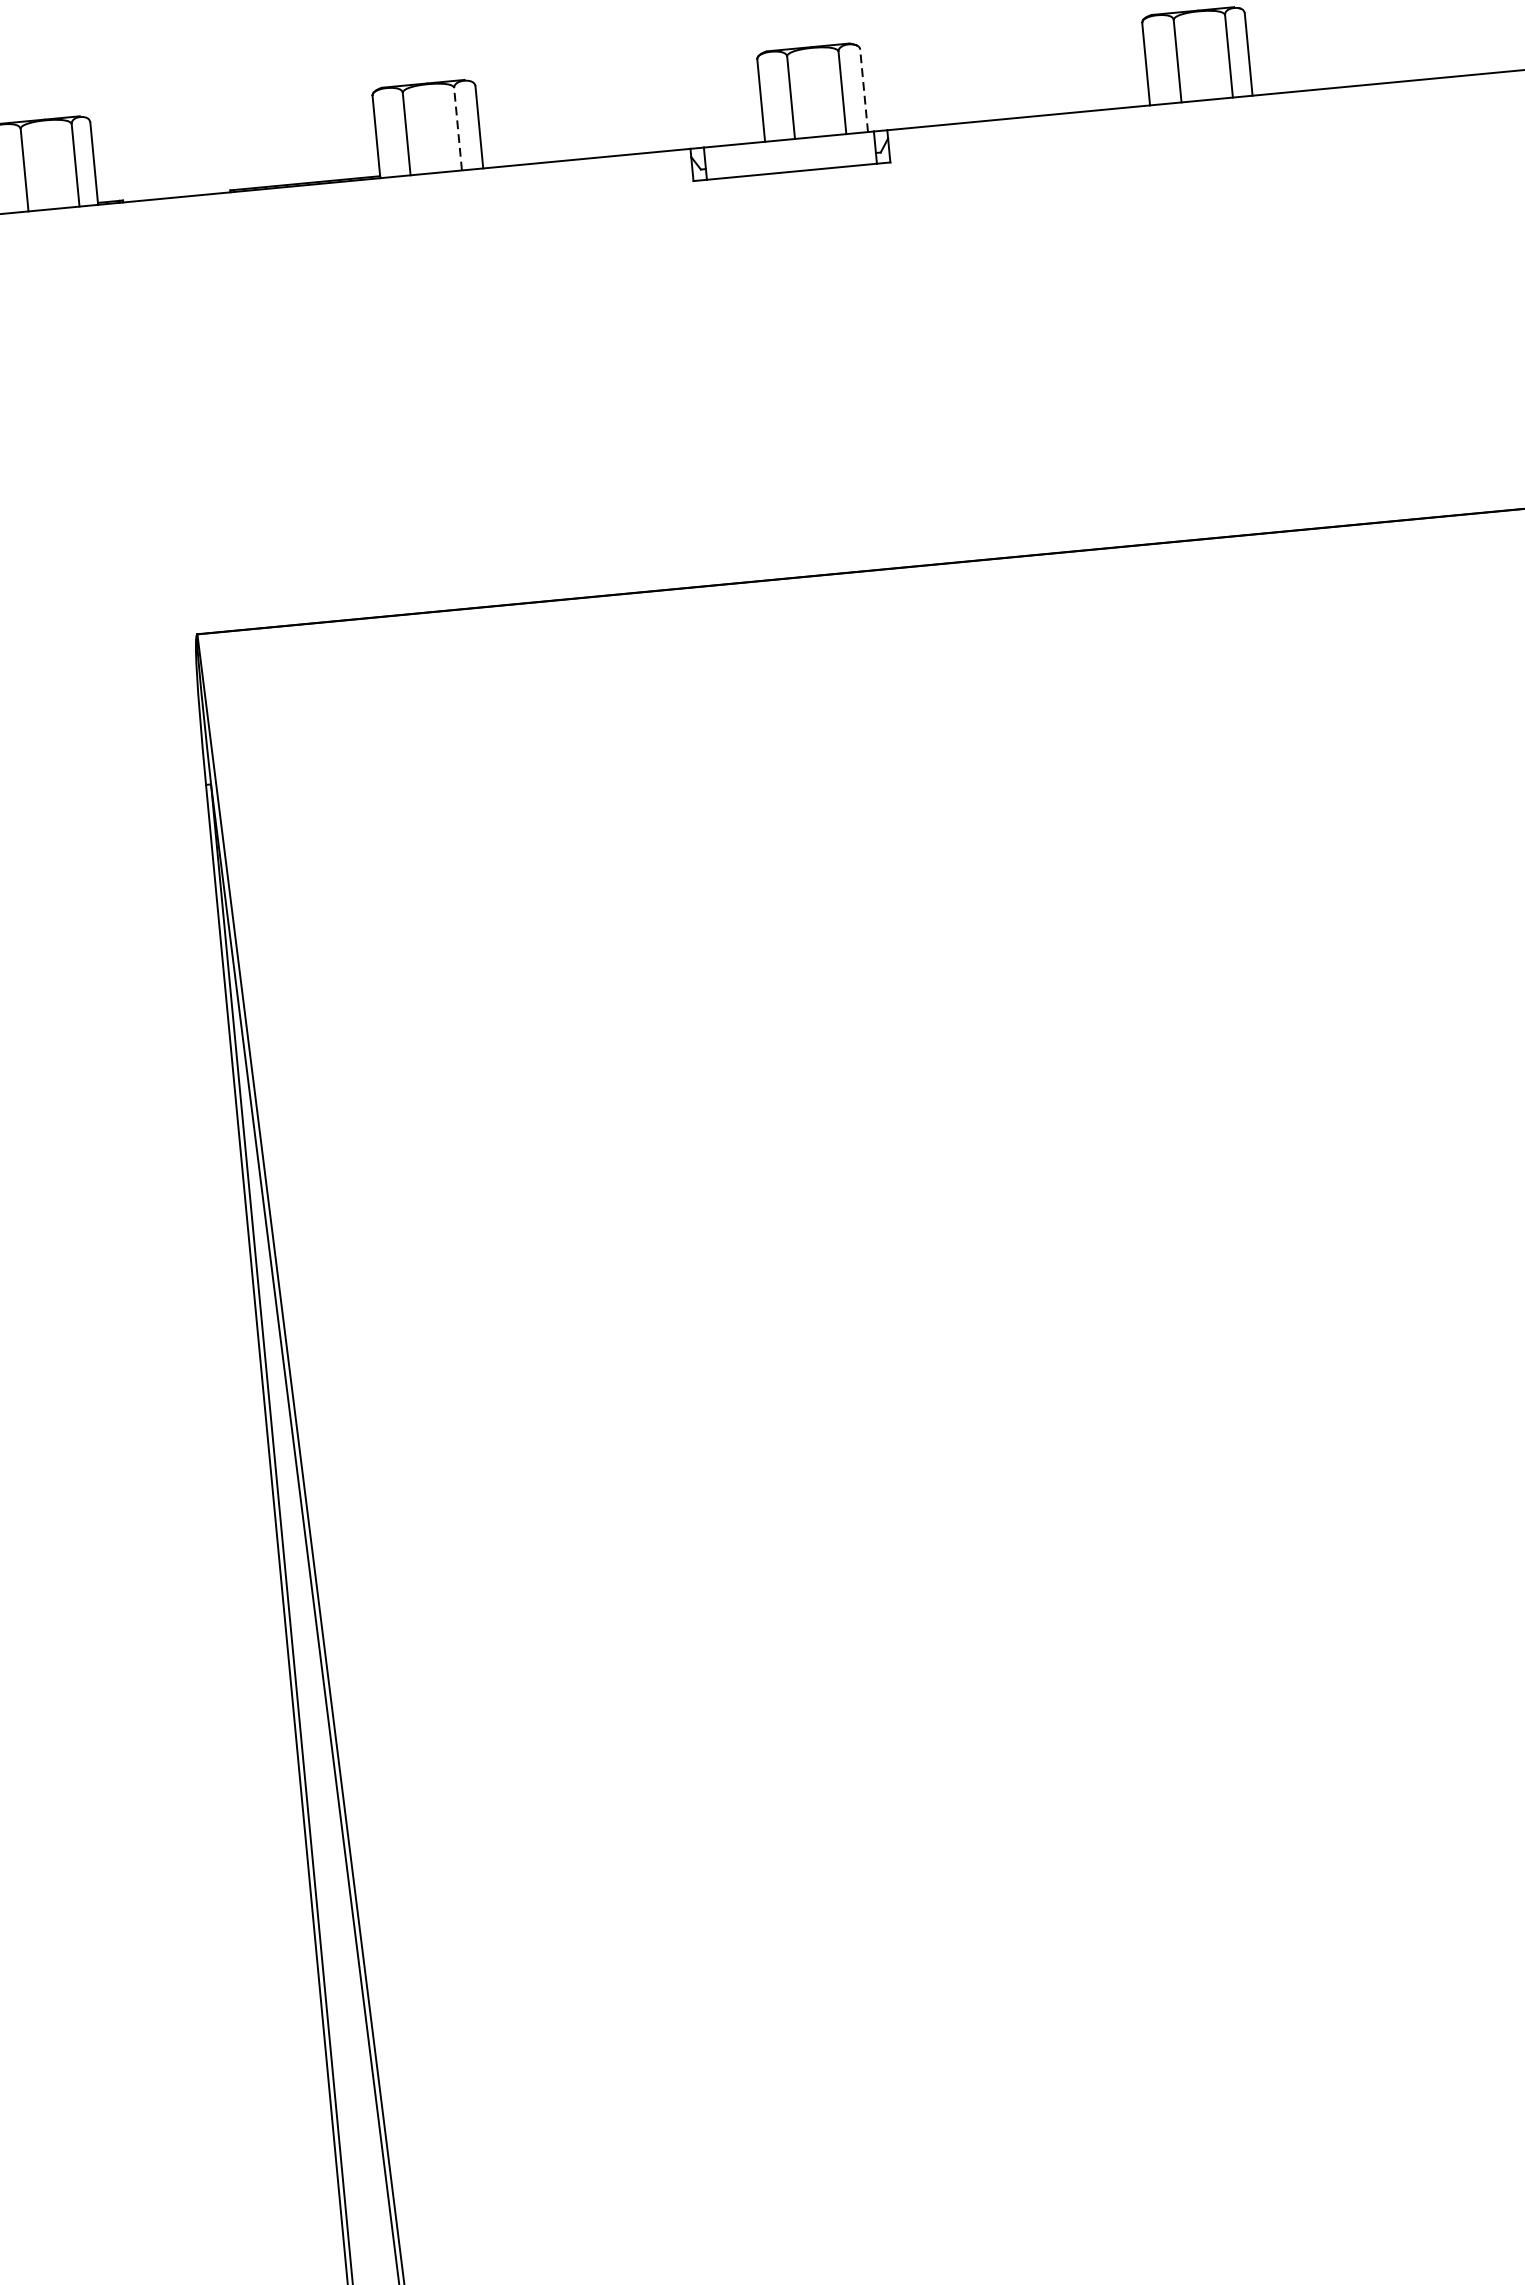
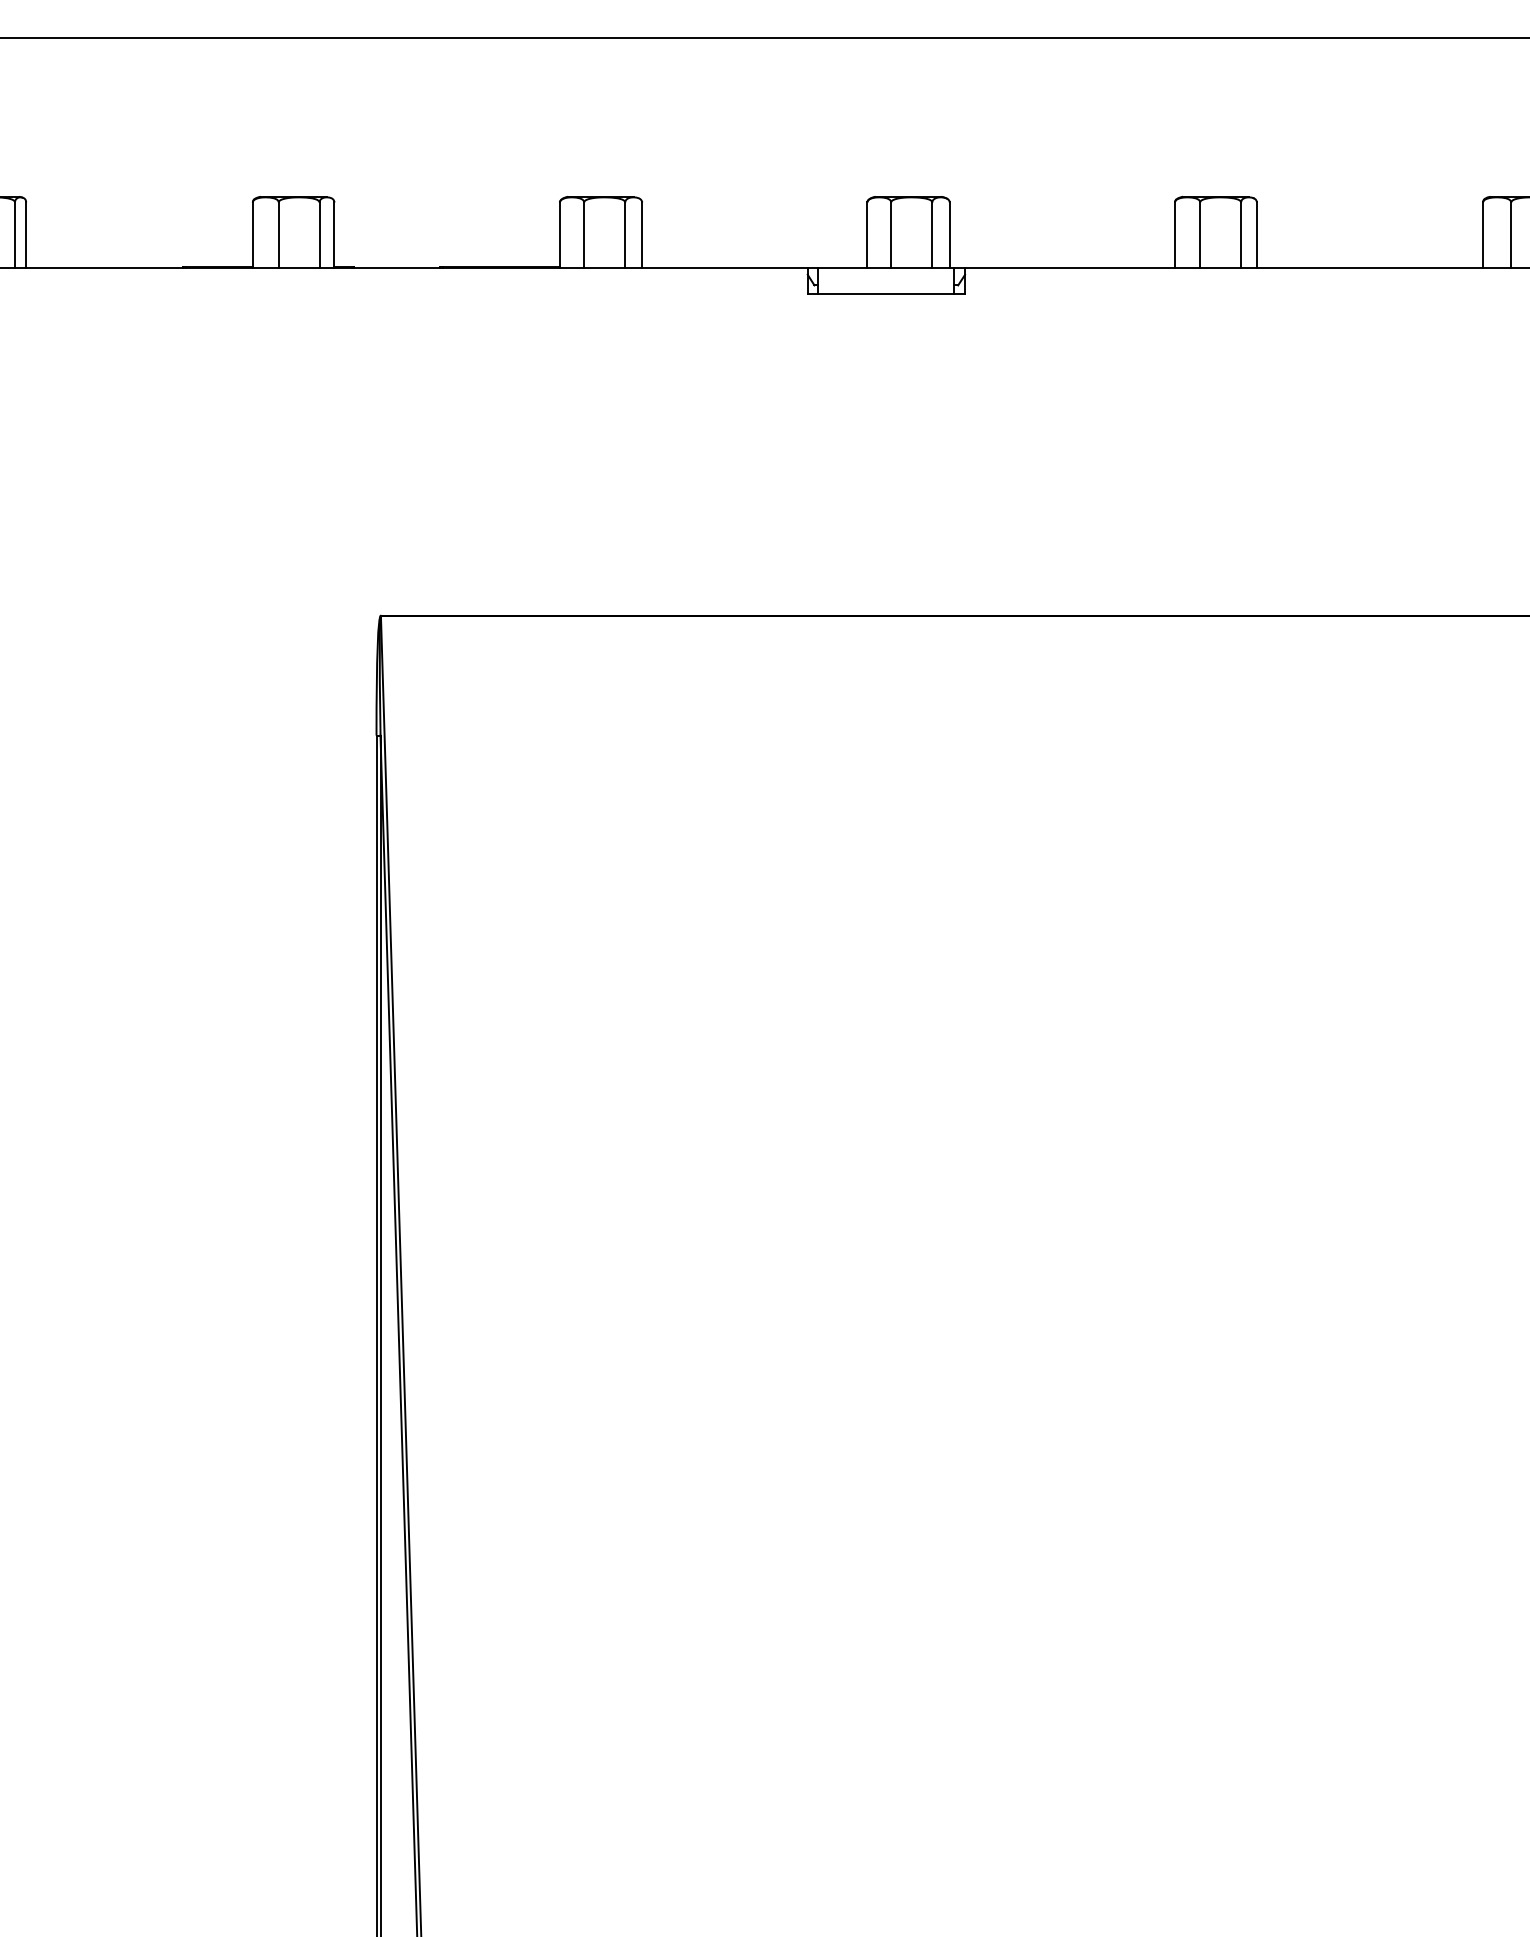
line: (863, 91) -> (949, 235), dashed -> solid
line: (458, 129) -> (625, 235), dashed -> solid

